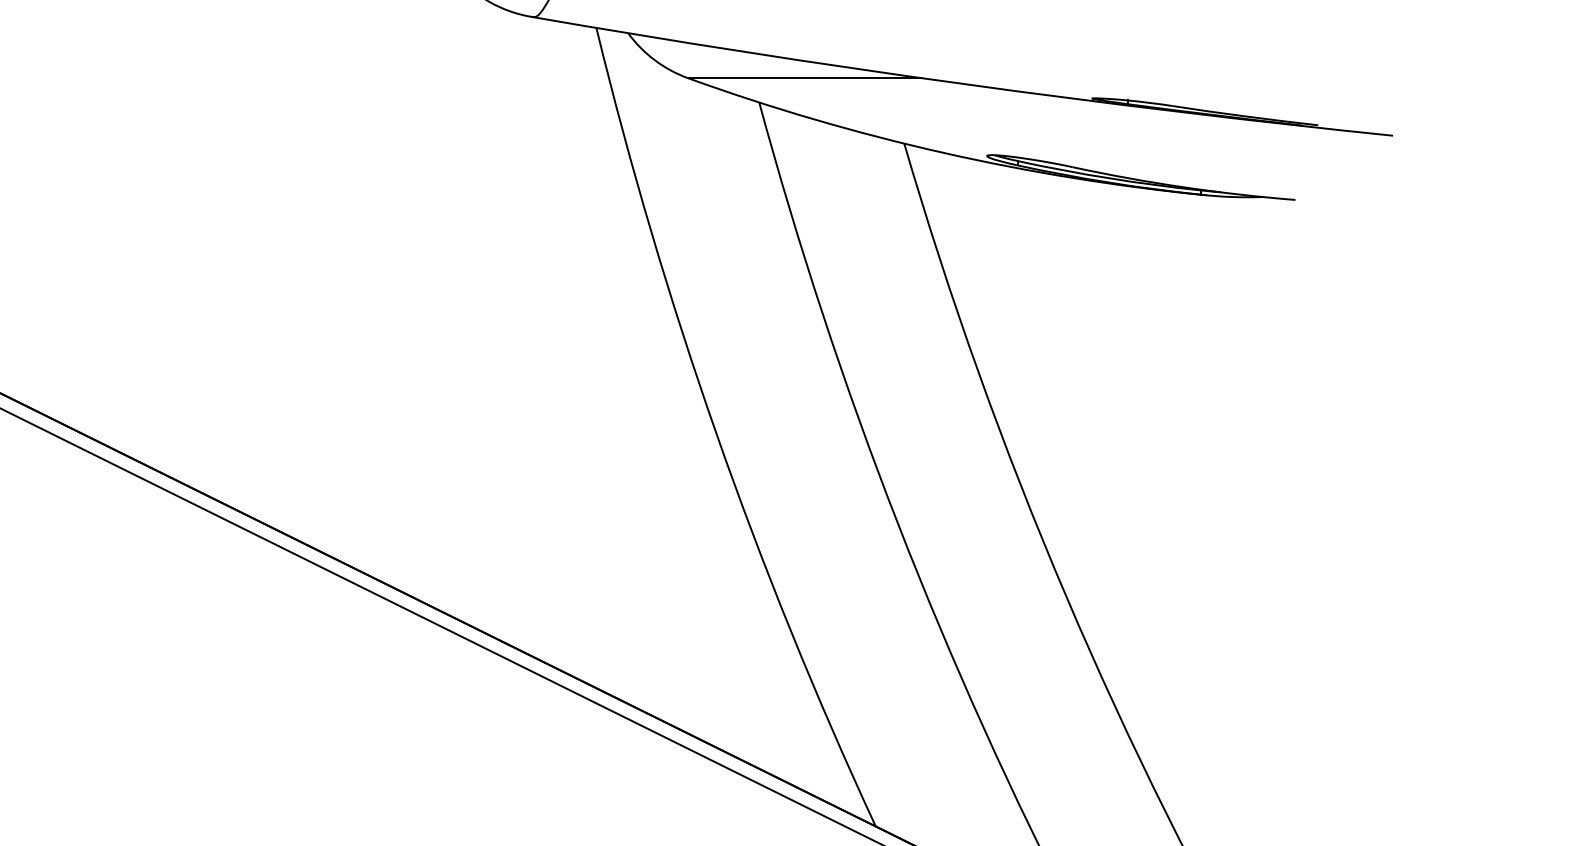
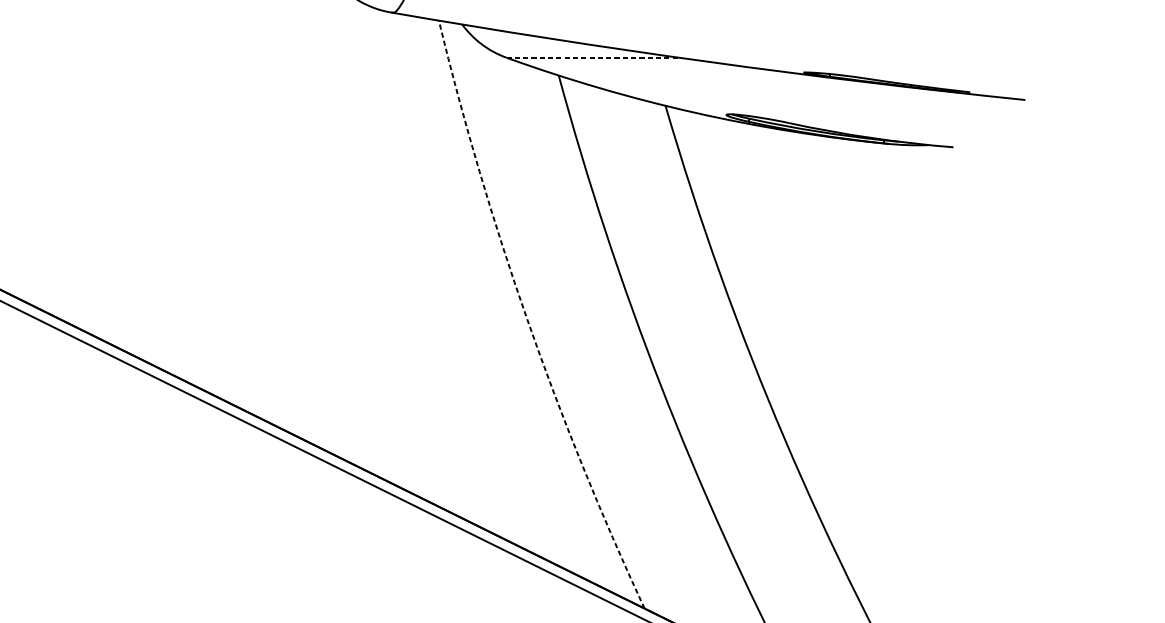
line: (805, 78) -> (592, 57), solid -> dashed
arc: (716, 434) -> (527, 319), solid -> dashed

